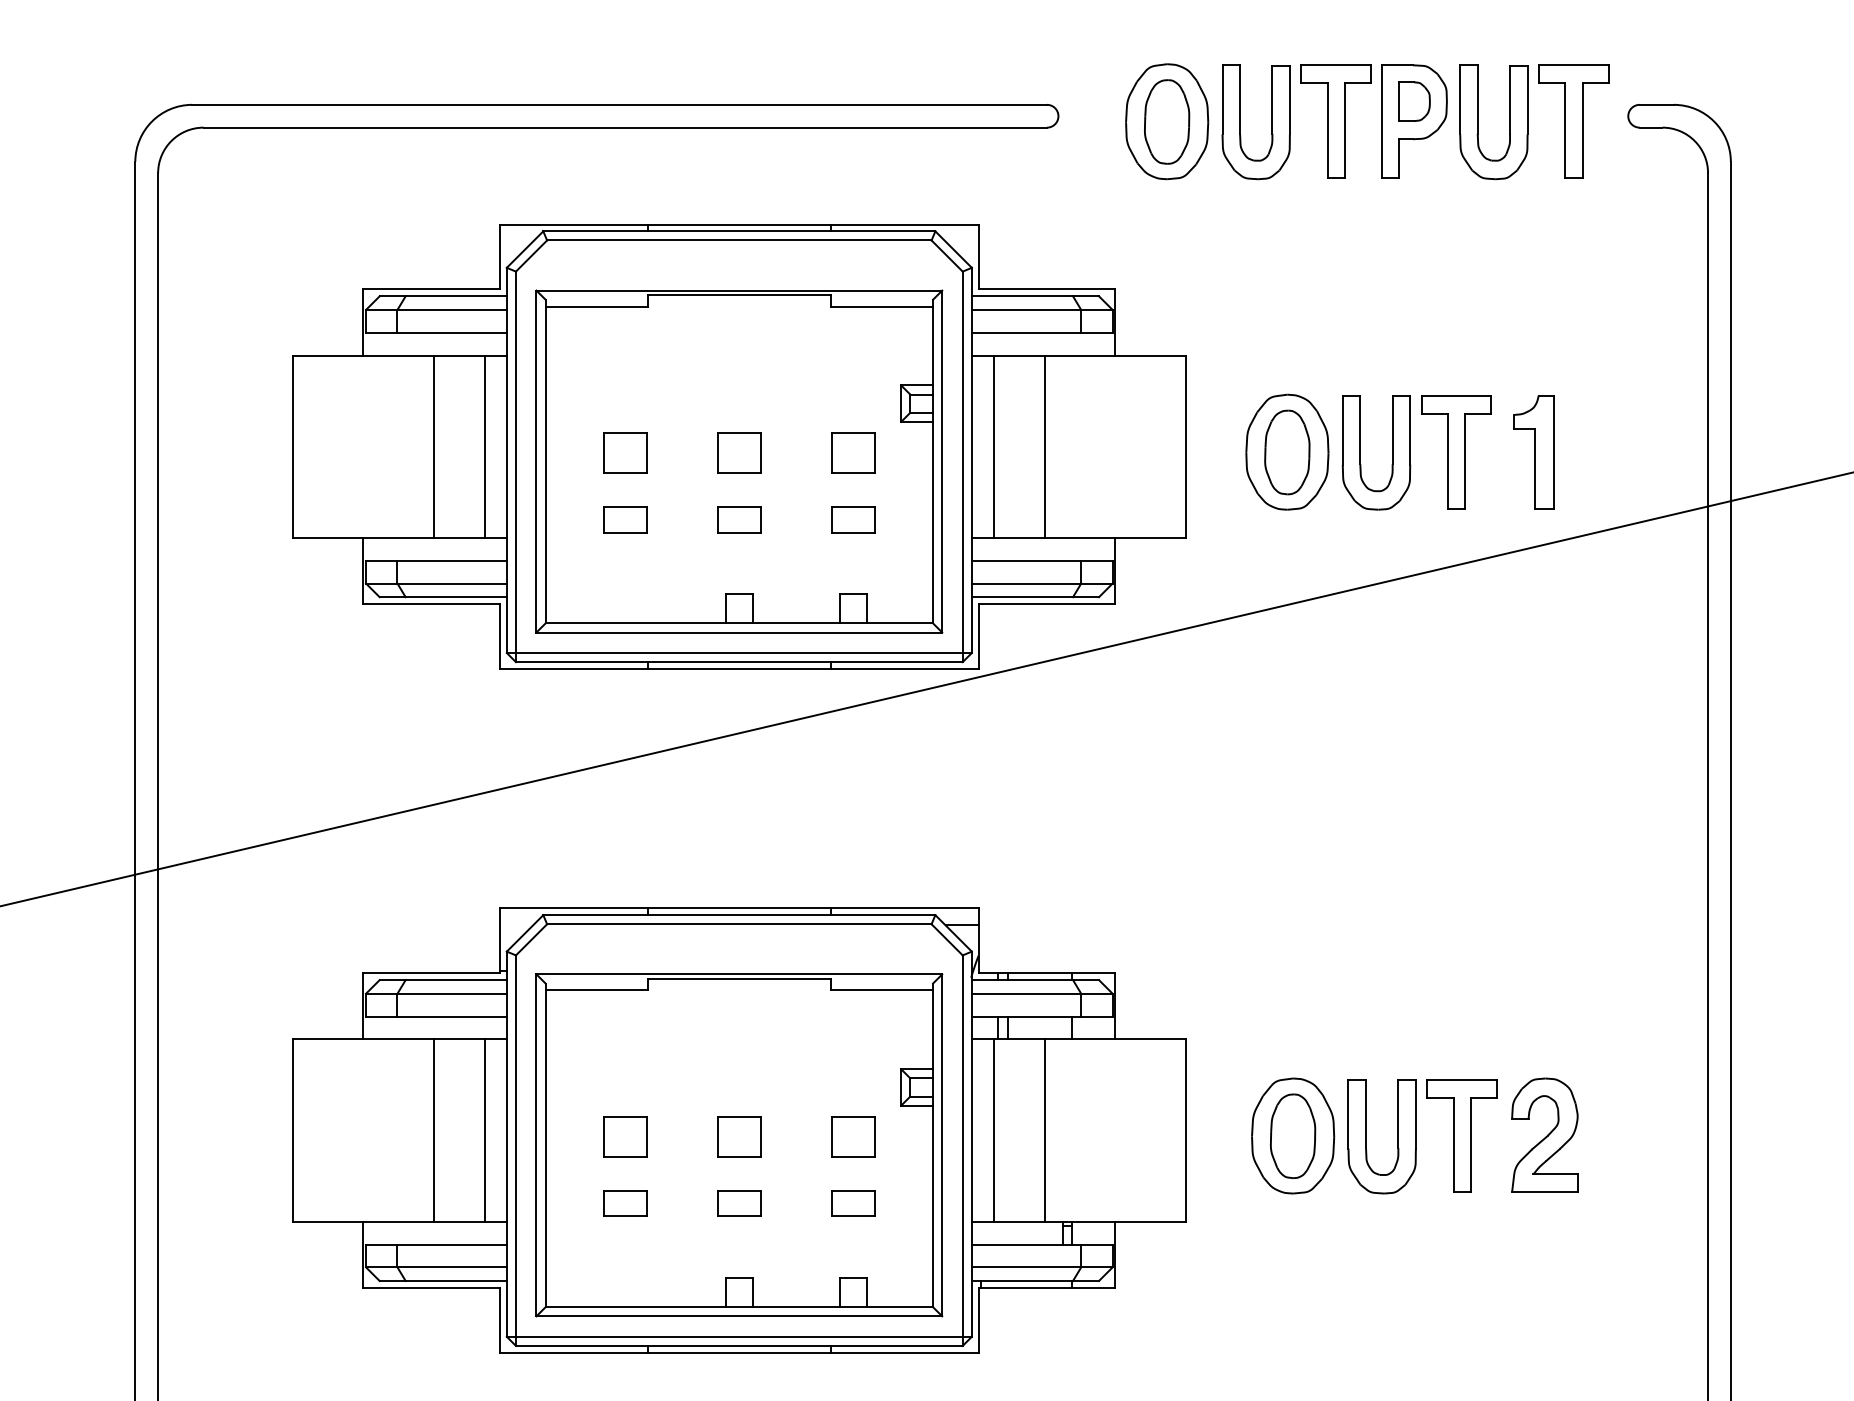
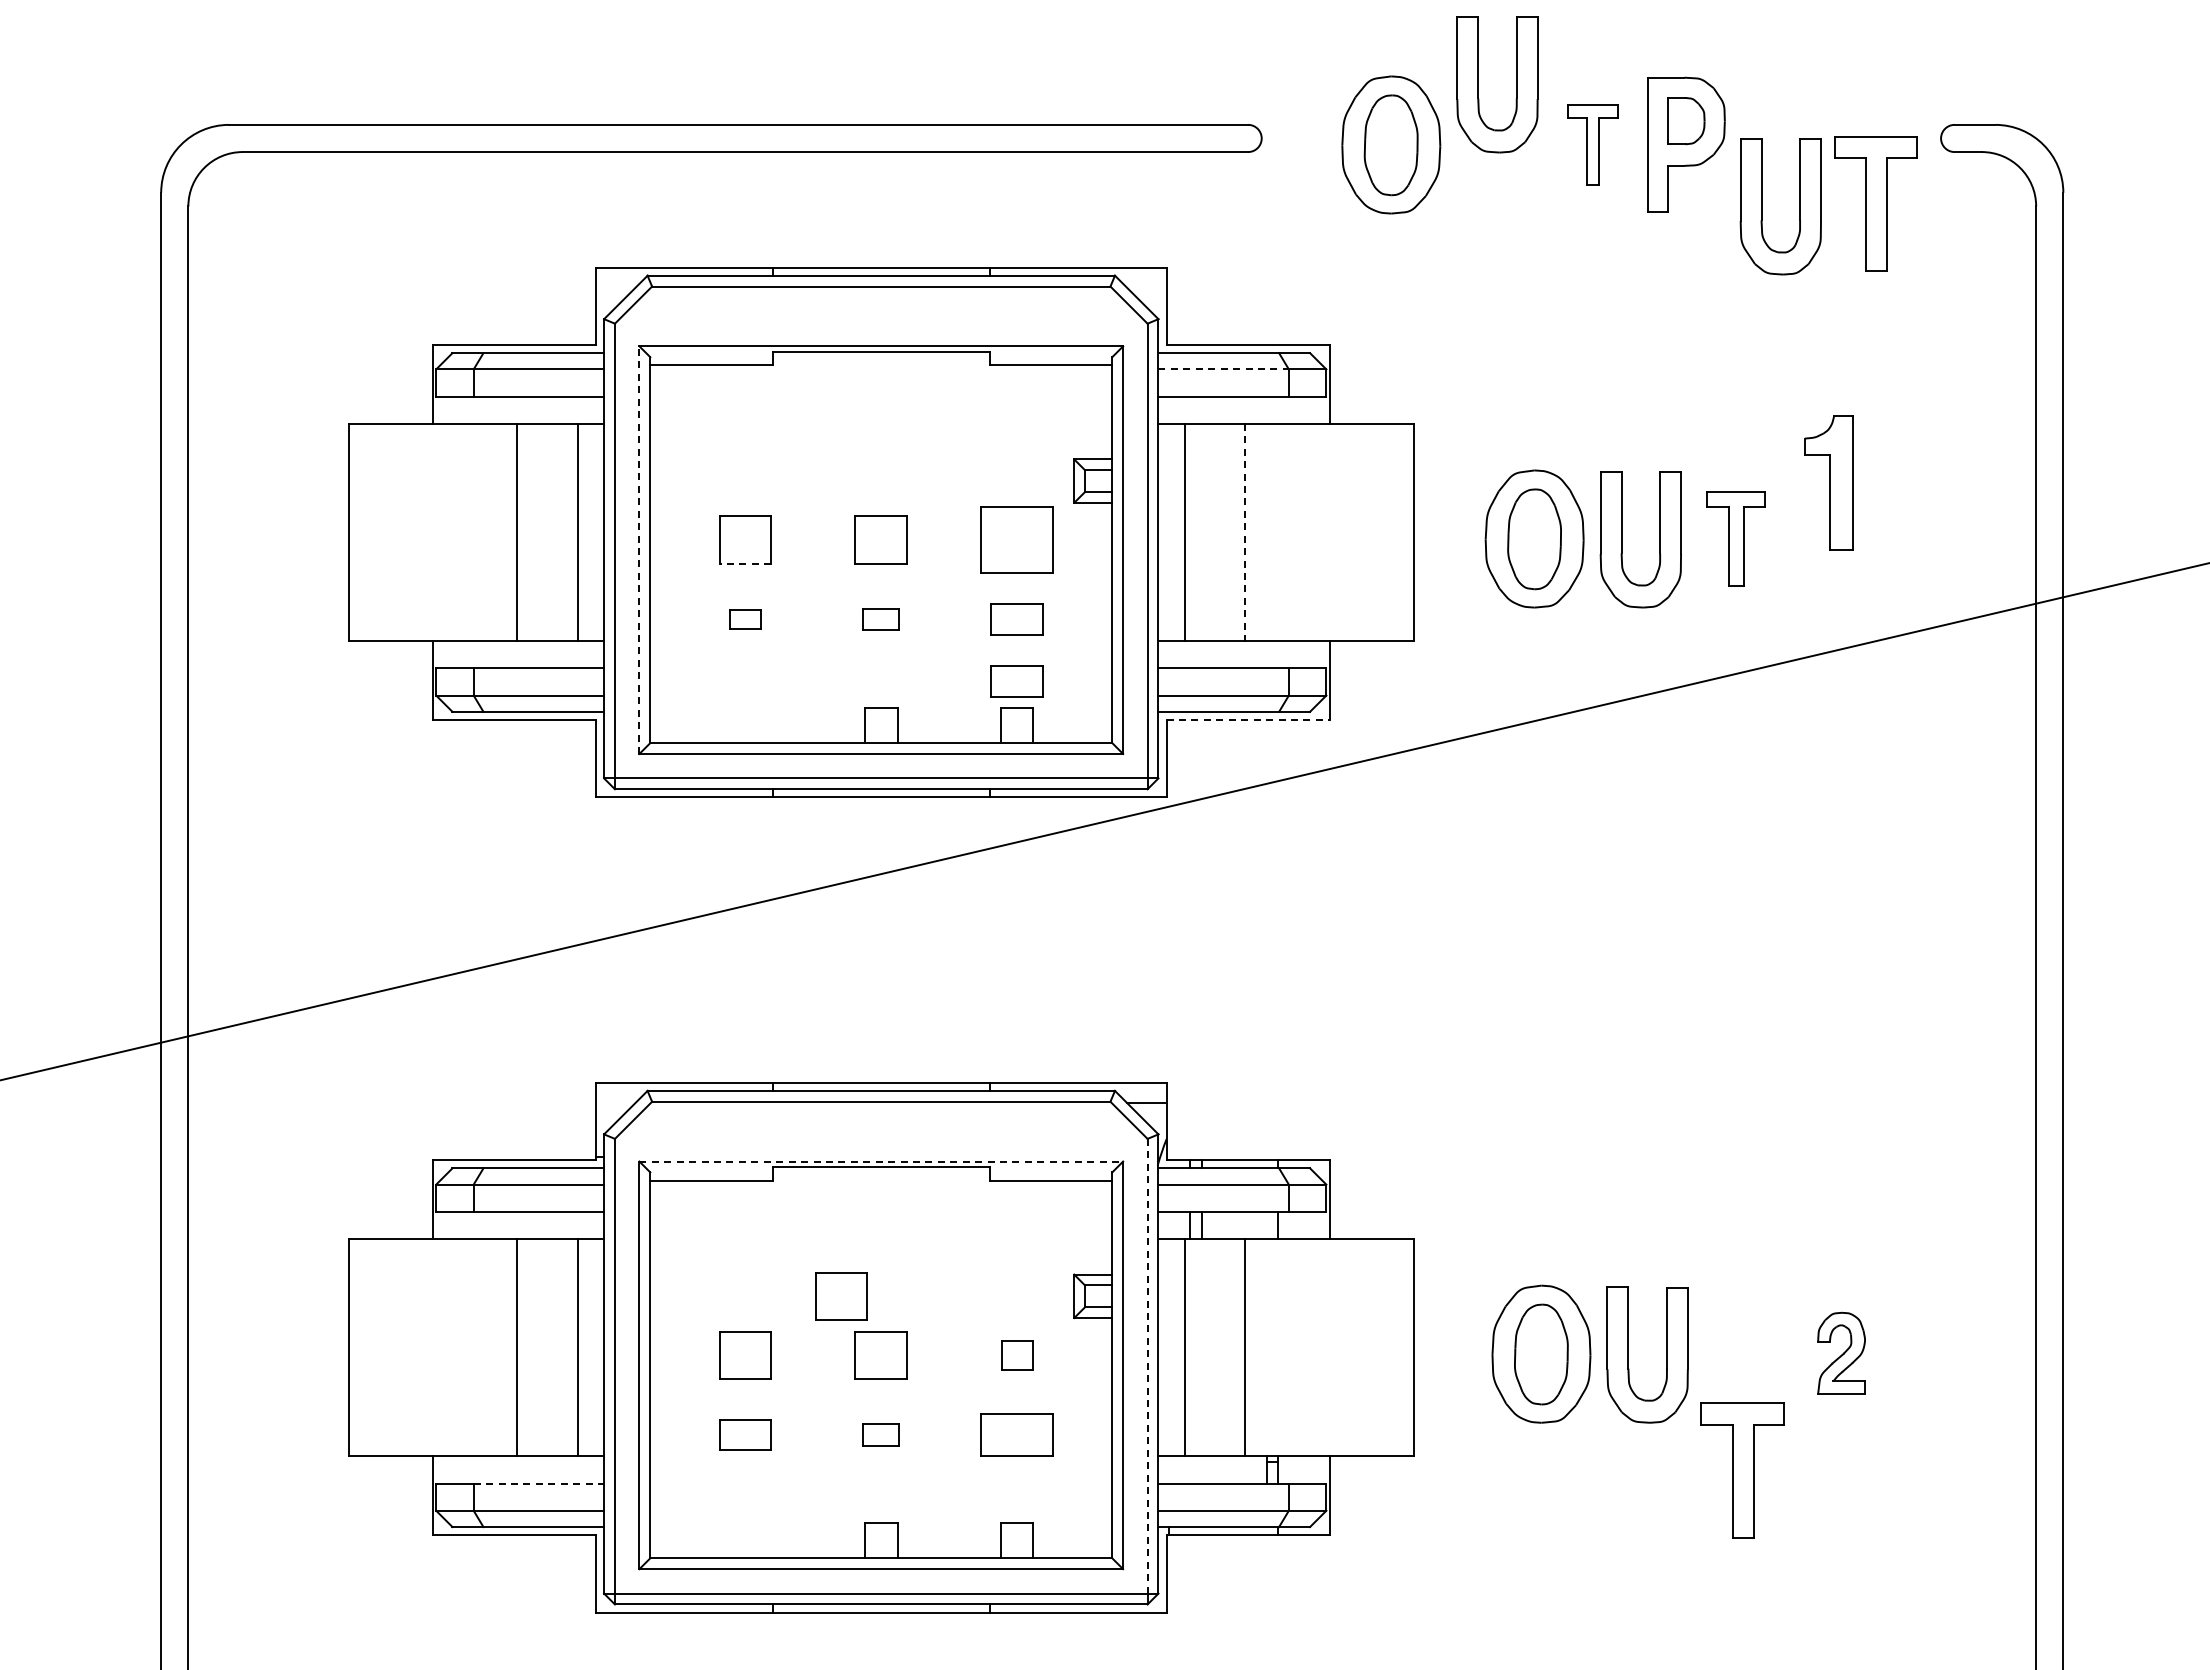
part: (1335, 121) -> (1592, 144), size x0.6
part: (1573, 121) -> (1875, 203), moved
part: (1240, 122) -> (1478, 84), moved
part: (1478, 122) -> (1762, 206), moved
line: (1027, 310) -> (1224, 369), solid -> dashed
line: (1044, 446) -> (1245, 532), solid -> dashed
part: (1456, 451) -> (1736, 538), size x0.7
part: (1533, 451) -> (1828, 482), moved
part: (852, 452) -> (1016, 539), size x1.4
line: (536, 461) -> (639, 550), solid -> dashed
line: (625, 472) -> (745, 563), solid -> dashed
part: (625, 519) -> (745, 619), size x0.6
part: (738, 519) -> (880, 619), size x0.7
part: (852, 571) -> (1016, 681), added
line: (1047, 603) -> (1248, 719), solid -> dashed
line: (739, 974) -> (881, 1161), solid -> dashed
part: (705, 1087) -> (841, 1296), added
part: (1544, 1135) -> (1841, 1353), size x0.6
part: (1461, 1136) -> (1742, 1470), moved
part: (852, 1137) -> (1016, 1355), size x0.6
line: (962, 1146) -> (1147, 1366), solid -> dashed
part: (738, 1203) -> (880, 1434), size x0.7
part: (852, 1203) -> (1016, 1434), size x1.4
line: (452, 1244) -> (539, 1483), solid -> dashed

